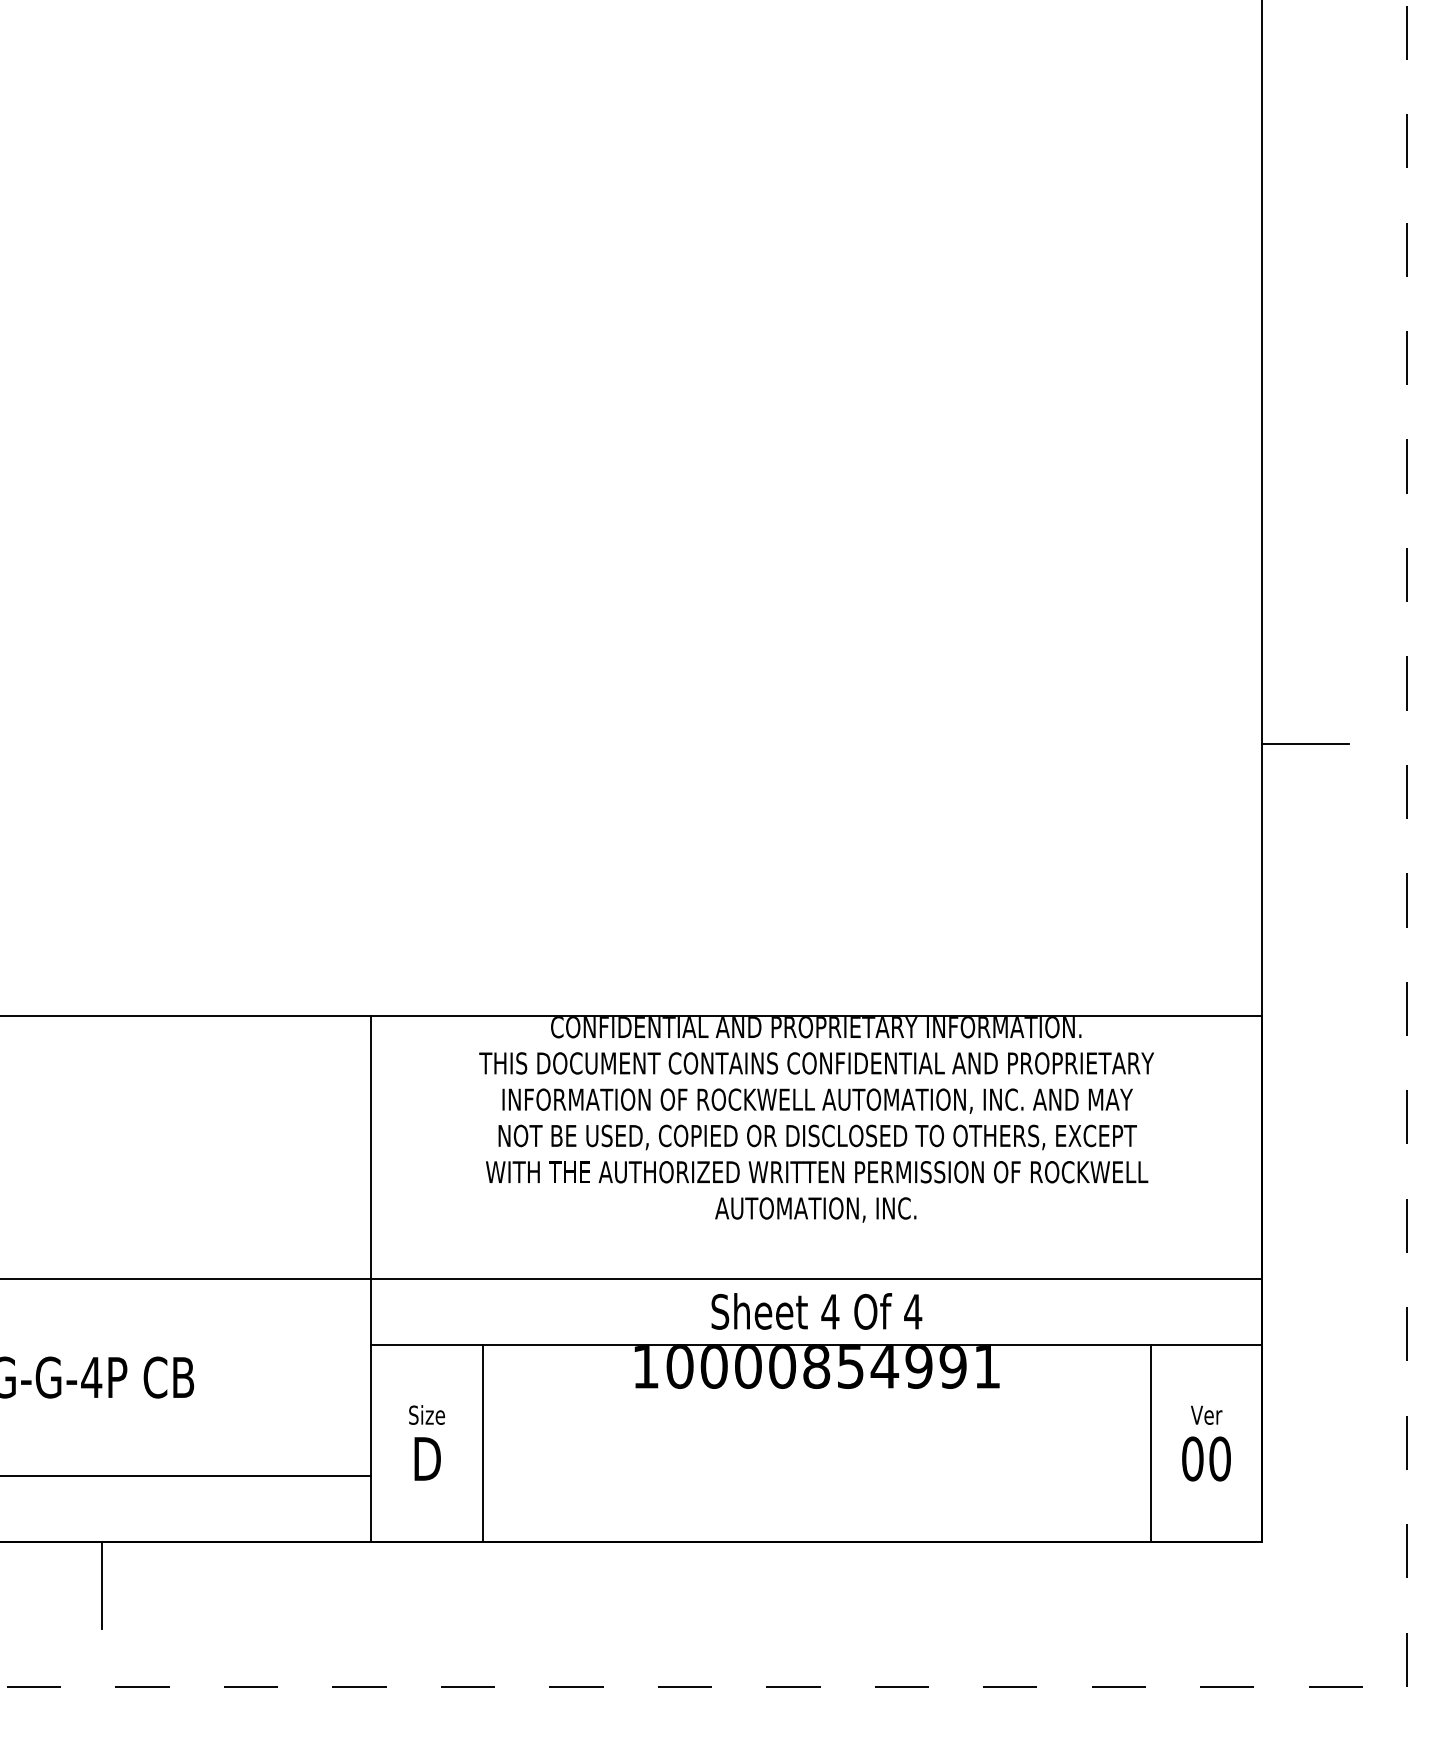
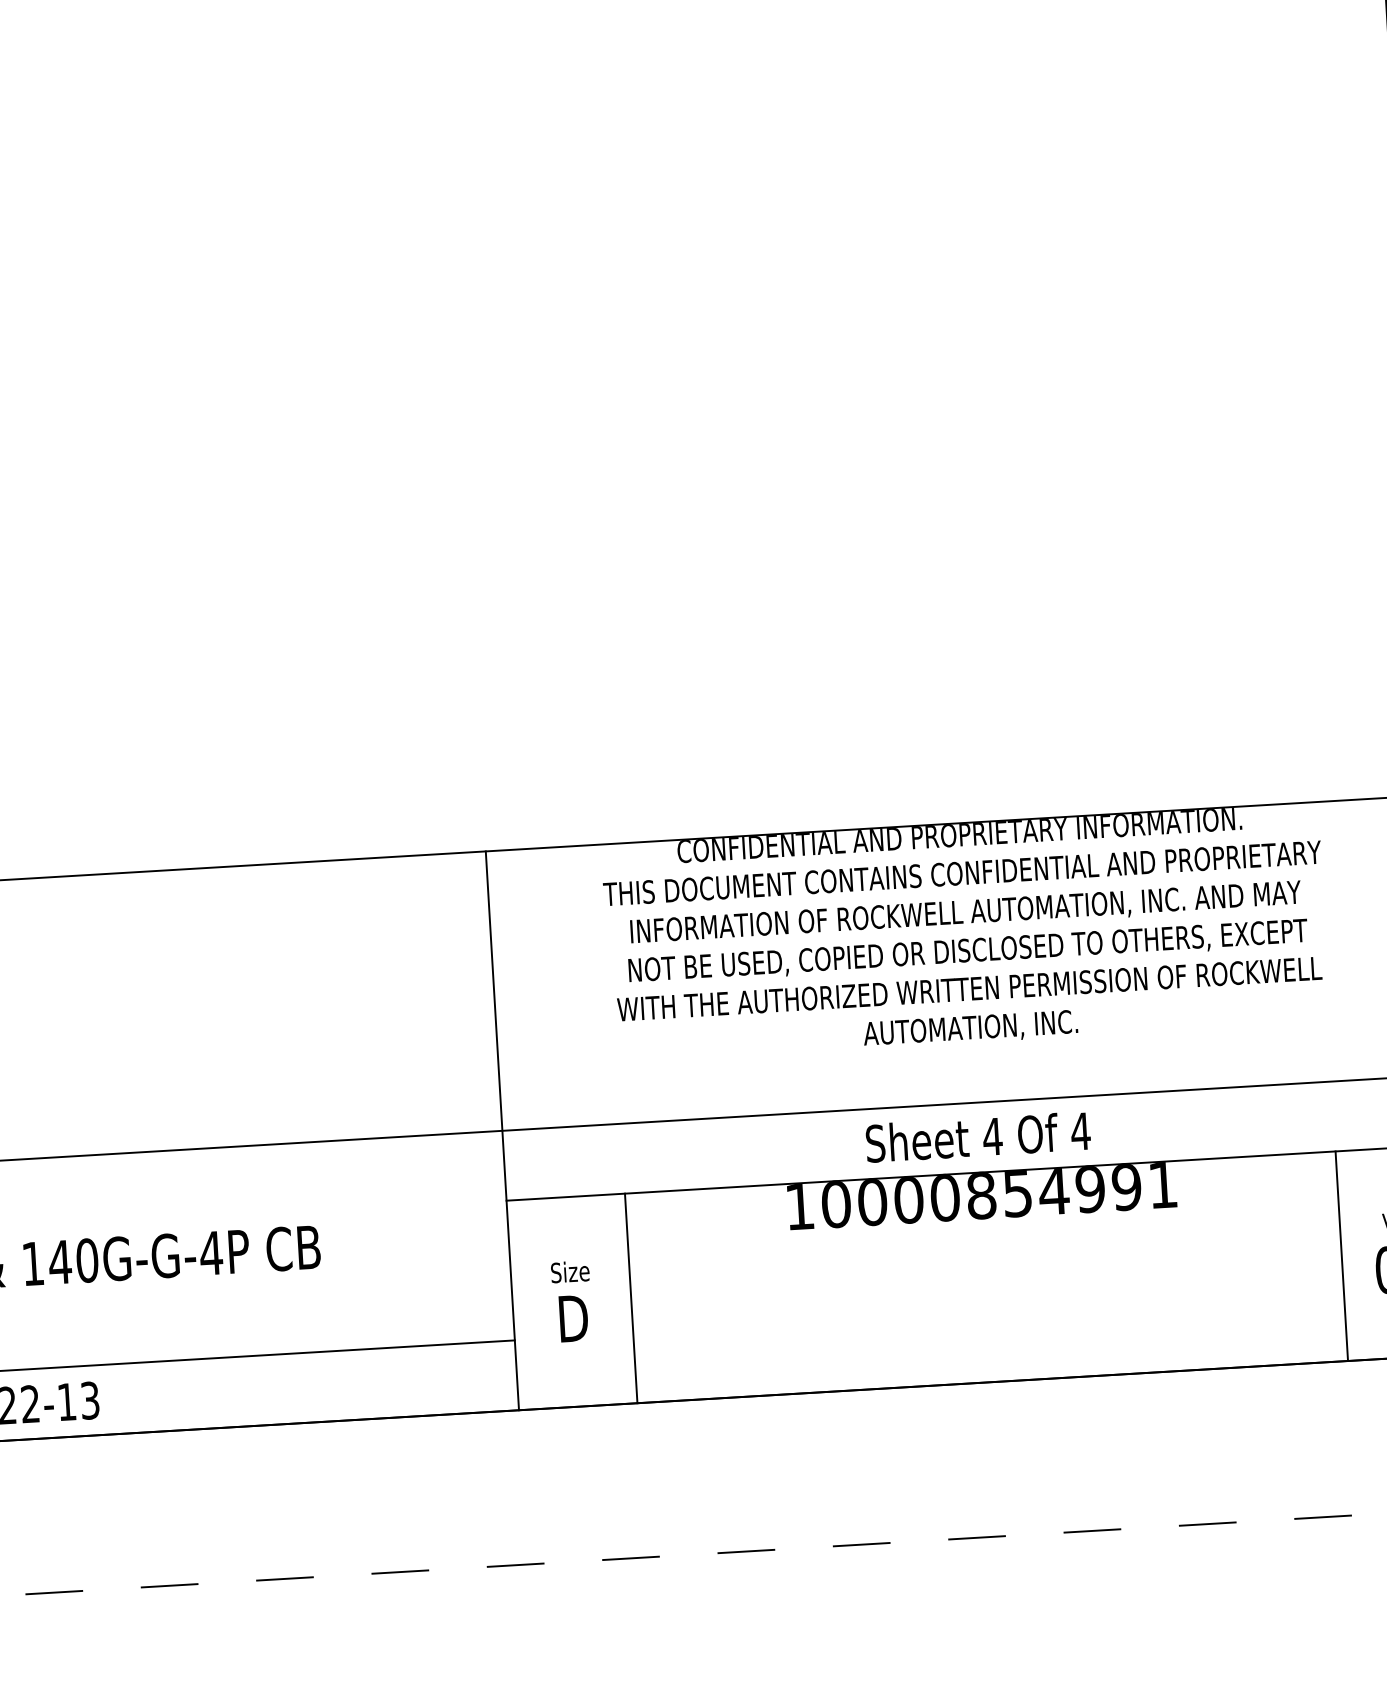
line: (102, 1584) -> (235, 1472), removed

